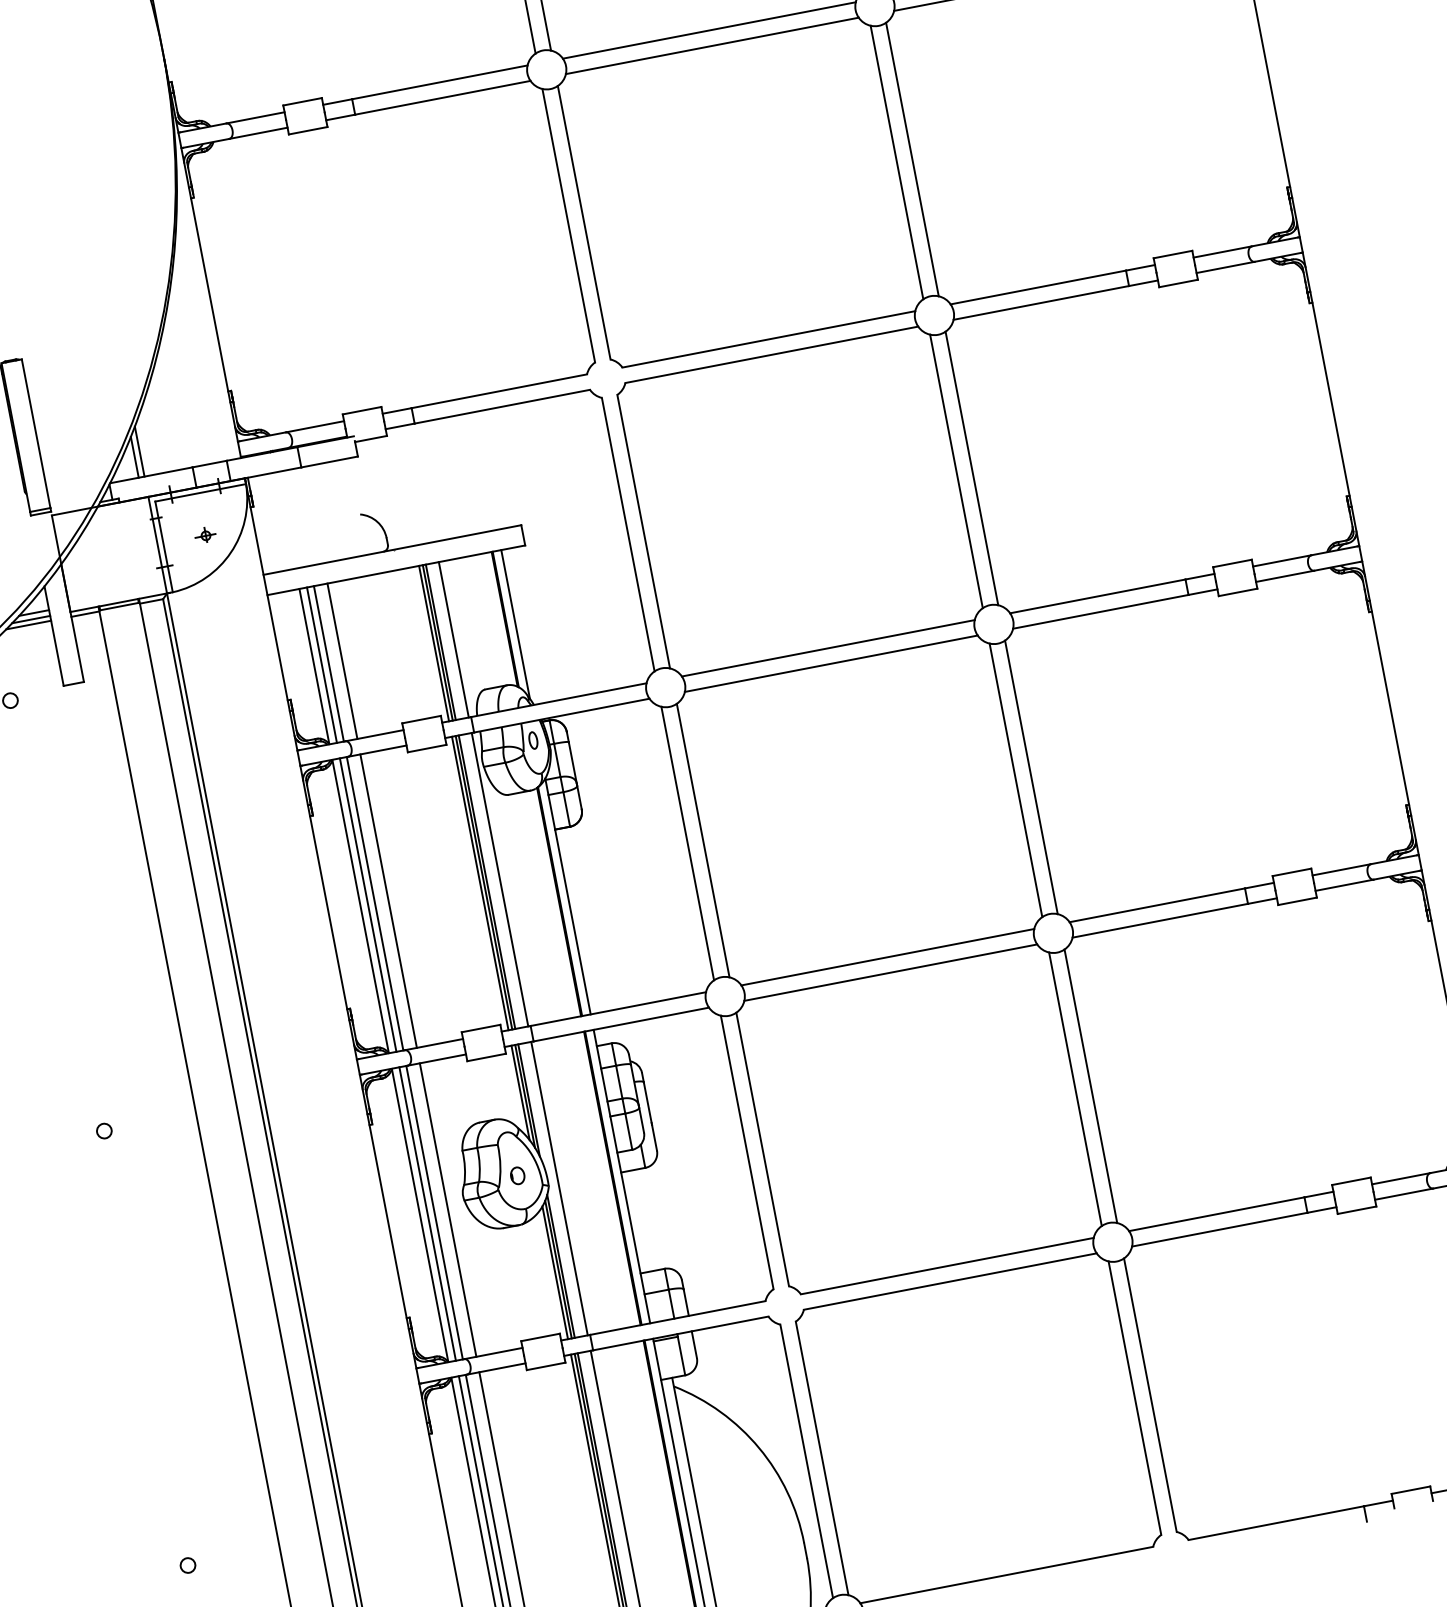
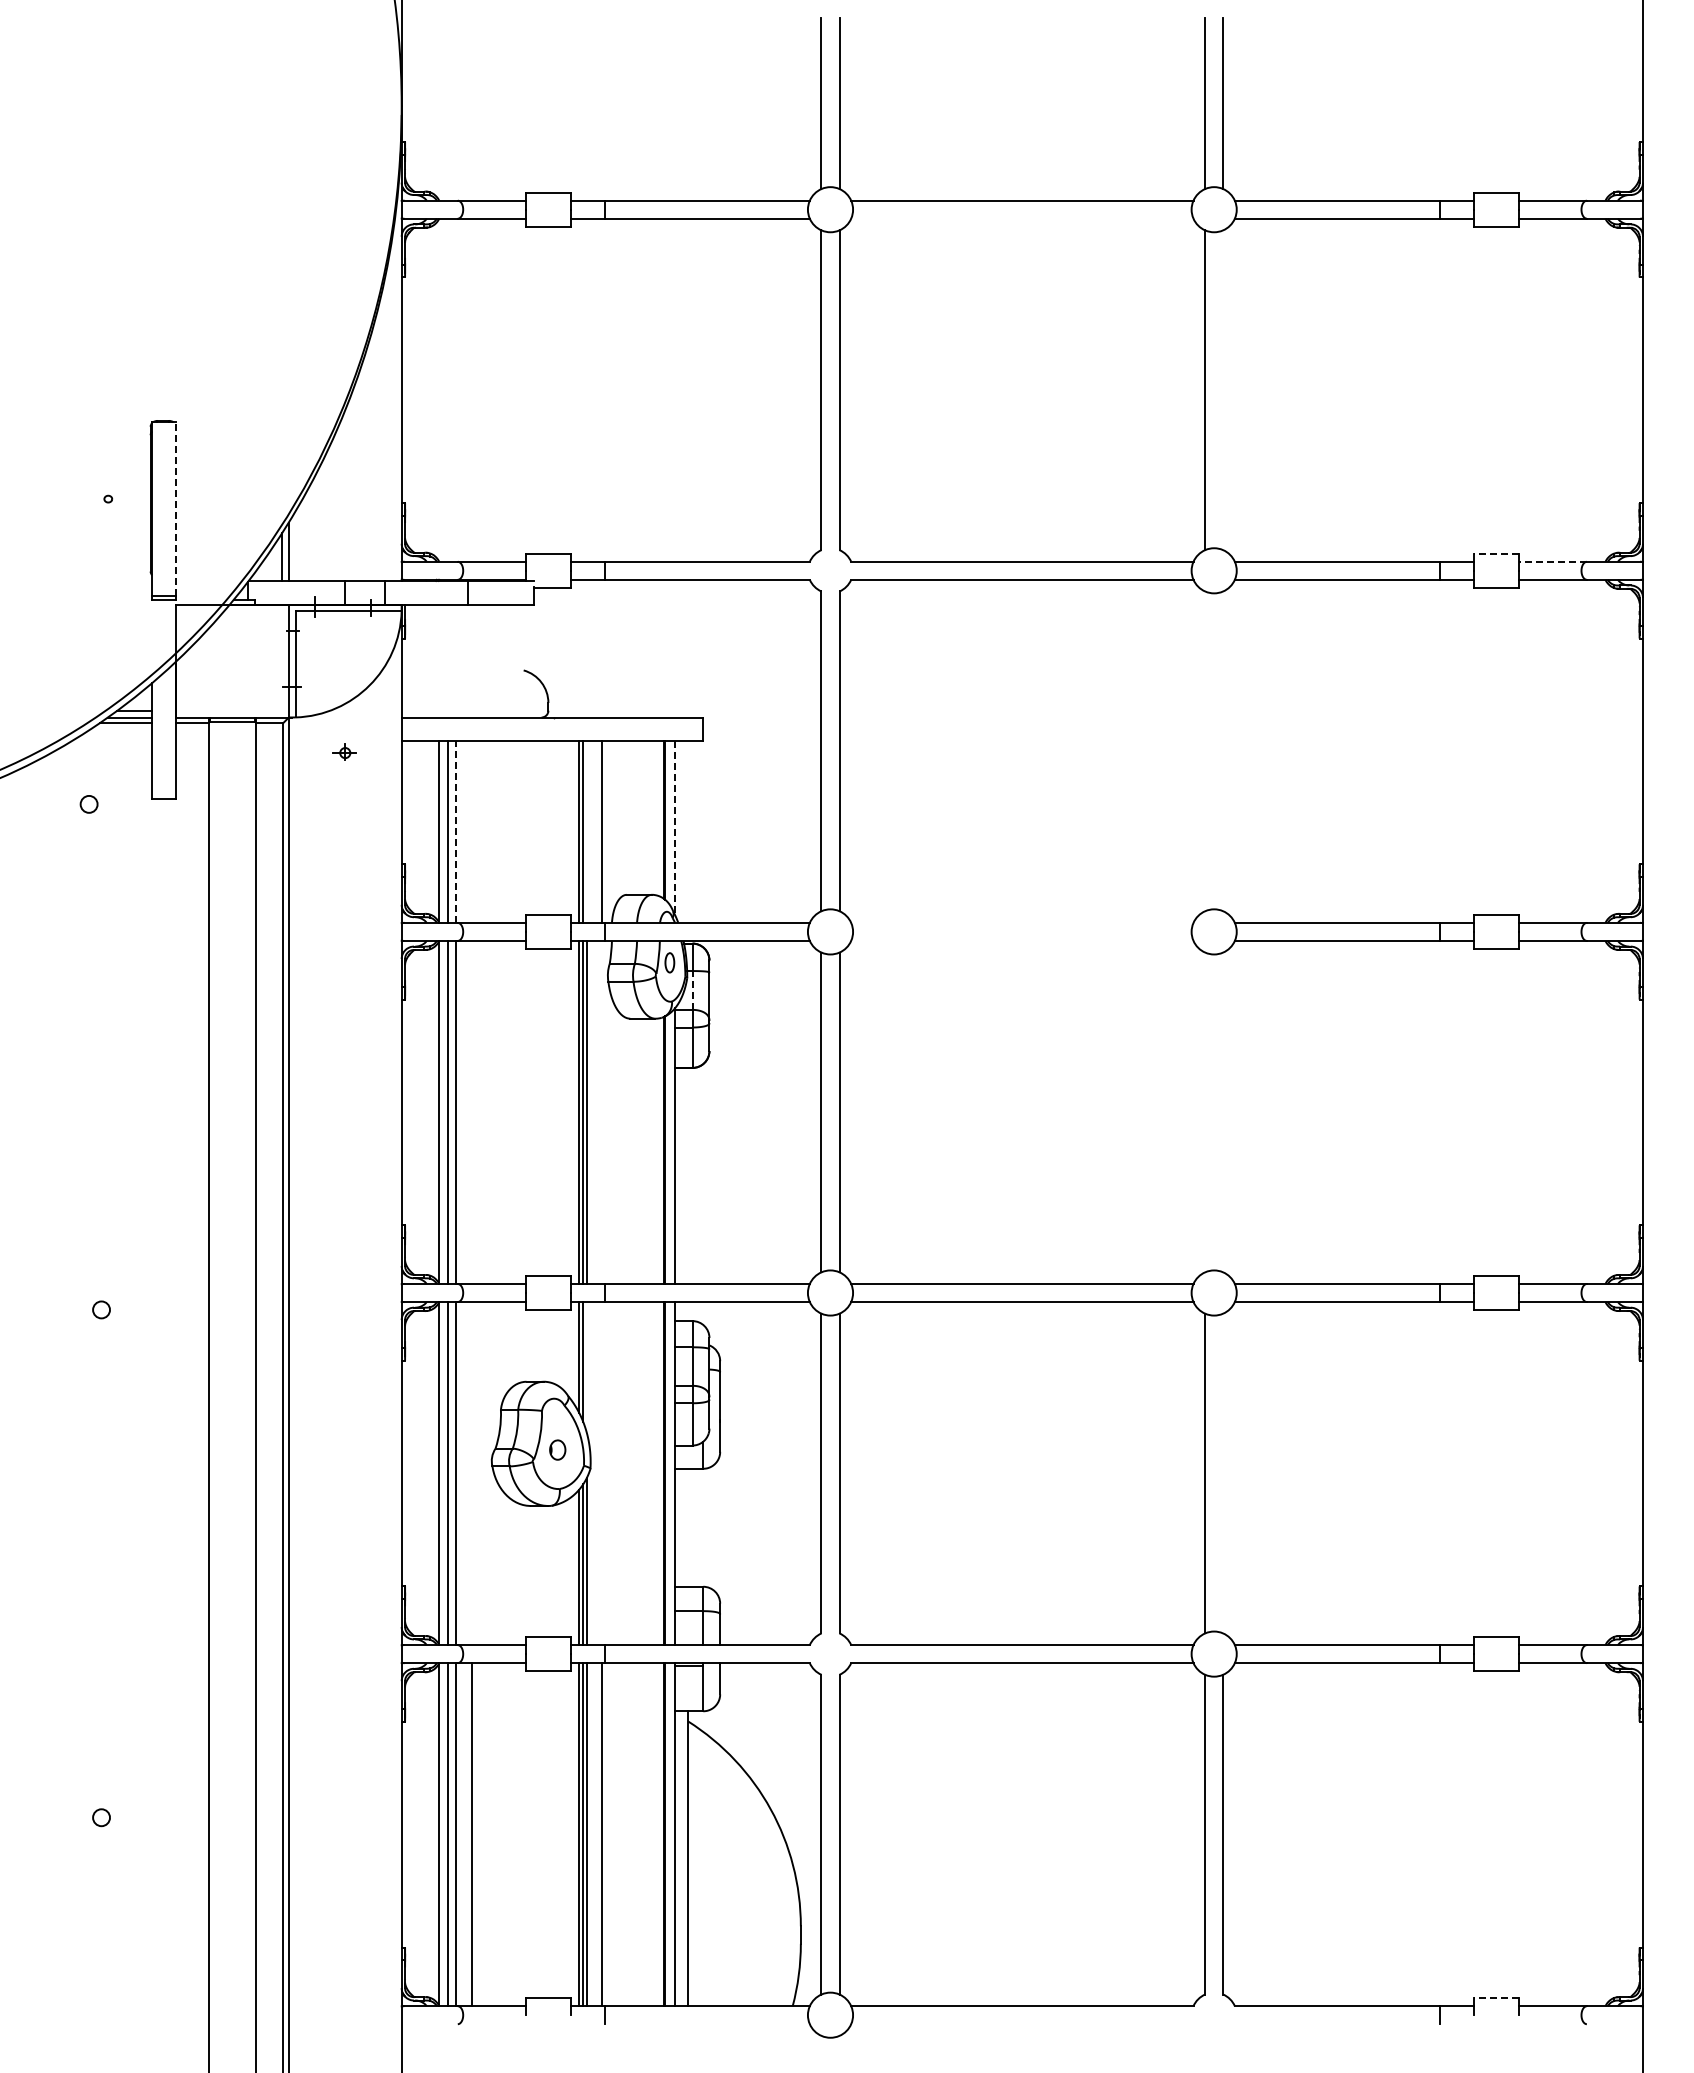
line: (712, 45) -> (1022, 218), removed
line: (912, 159) -> (1223, 390), removed
line: (1222, 251) -> (1552, 561), solid -> dashed
line: (1173, 254) -> (1496, 553), solid -> dashed
line: (36, 434) -> (176, 509), solid -> dashed
line: (972, 468) -> (1223, 751), removed
line: (956, 471) -> (1205, 751), removed
part: (205, 534) -> (344, 751), moved
line: (516, 624) -> (675, 828), solid -> dashed
line: (440, 641) -> (586, 831), removed
line: (828, 647) -> (1022, 922), removed
line: (342, 660) -> (471, 831), removed
line: (831, 663) -> (1022, 940), removed
line: (329, 664) -> (456, 832), solid -> dashed
line: (557, 759) -> (692, 989), solid -> dashed
line: (1031, 777) -> (1223, 1112), removed
line: (1016, 780) -> (1205, 1112), removed
line: (500, 878) -> (602, 1111), removed
line: (388, 900) -> (471, 1111), removed
line: (1091, 1086) -> (1223, 1473), removed
line: (528, 1100) -> (586, 1367), removed
line: (559, 1188) -> (602, 1473), removed
line: (447, 1210) -> (471, 1473), removed
line: (1411, 1490) -> (1496, 1998), solid -> dashed

